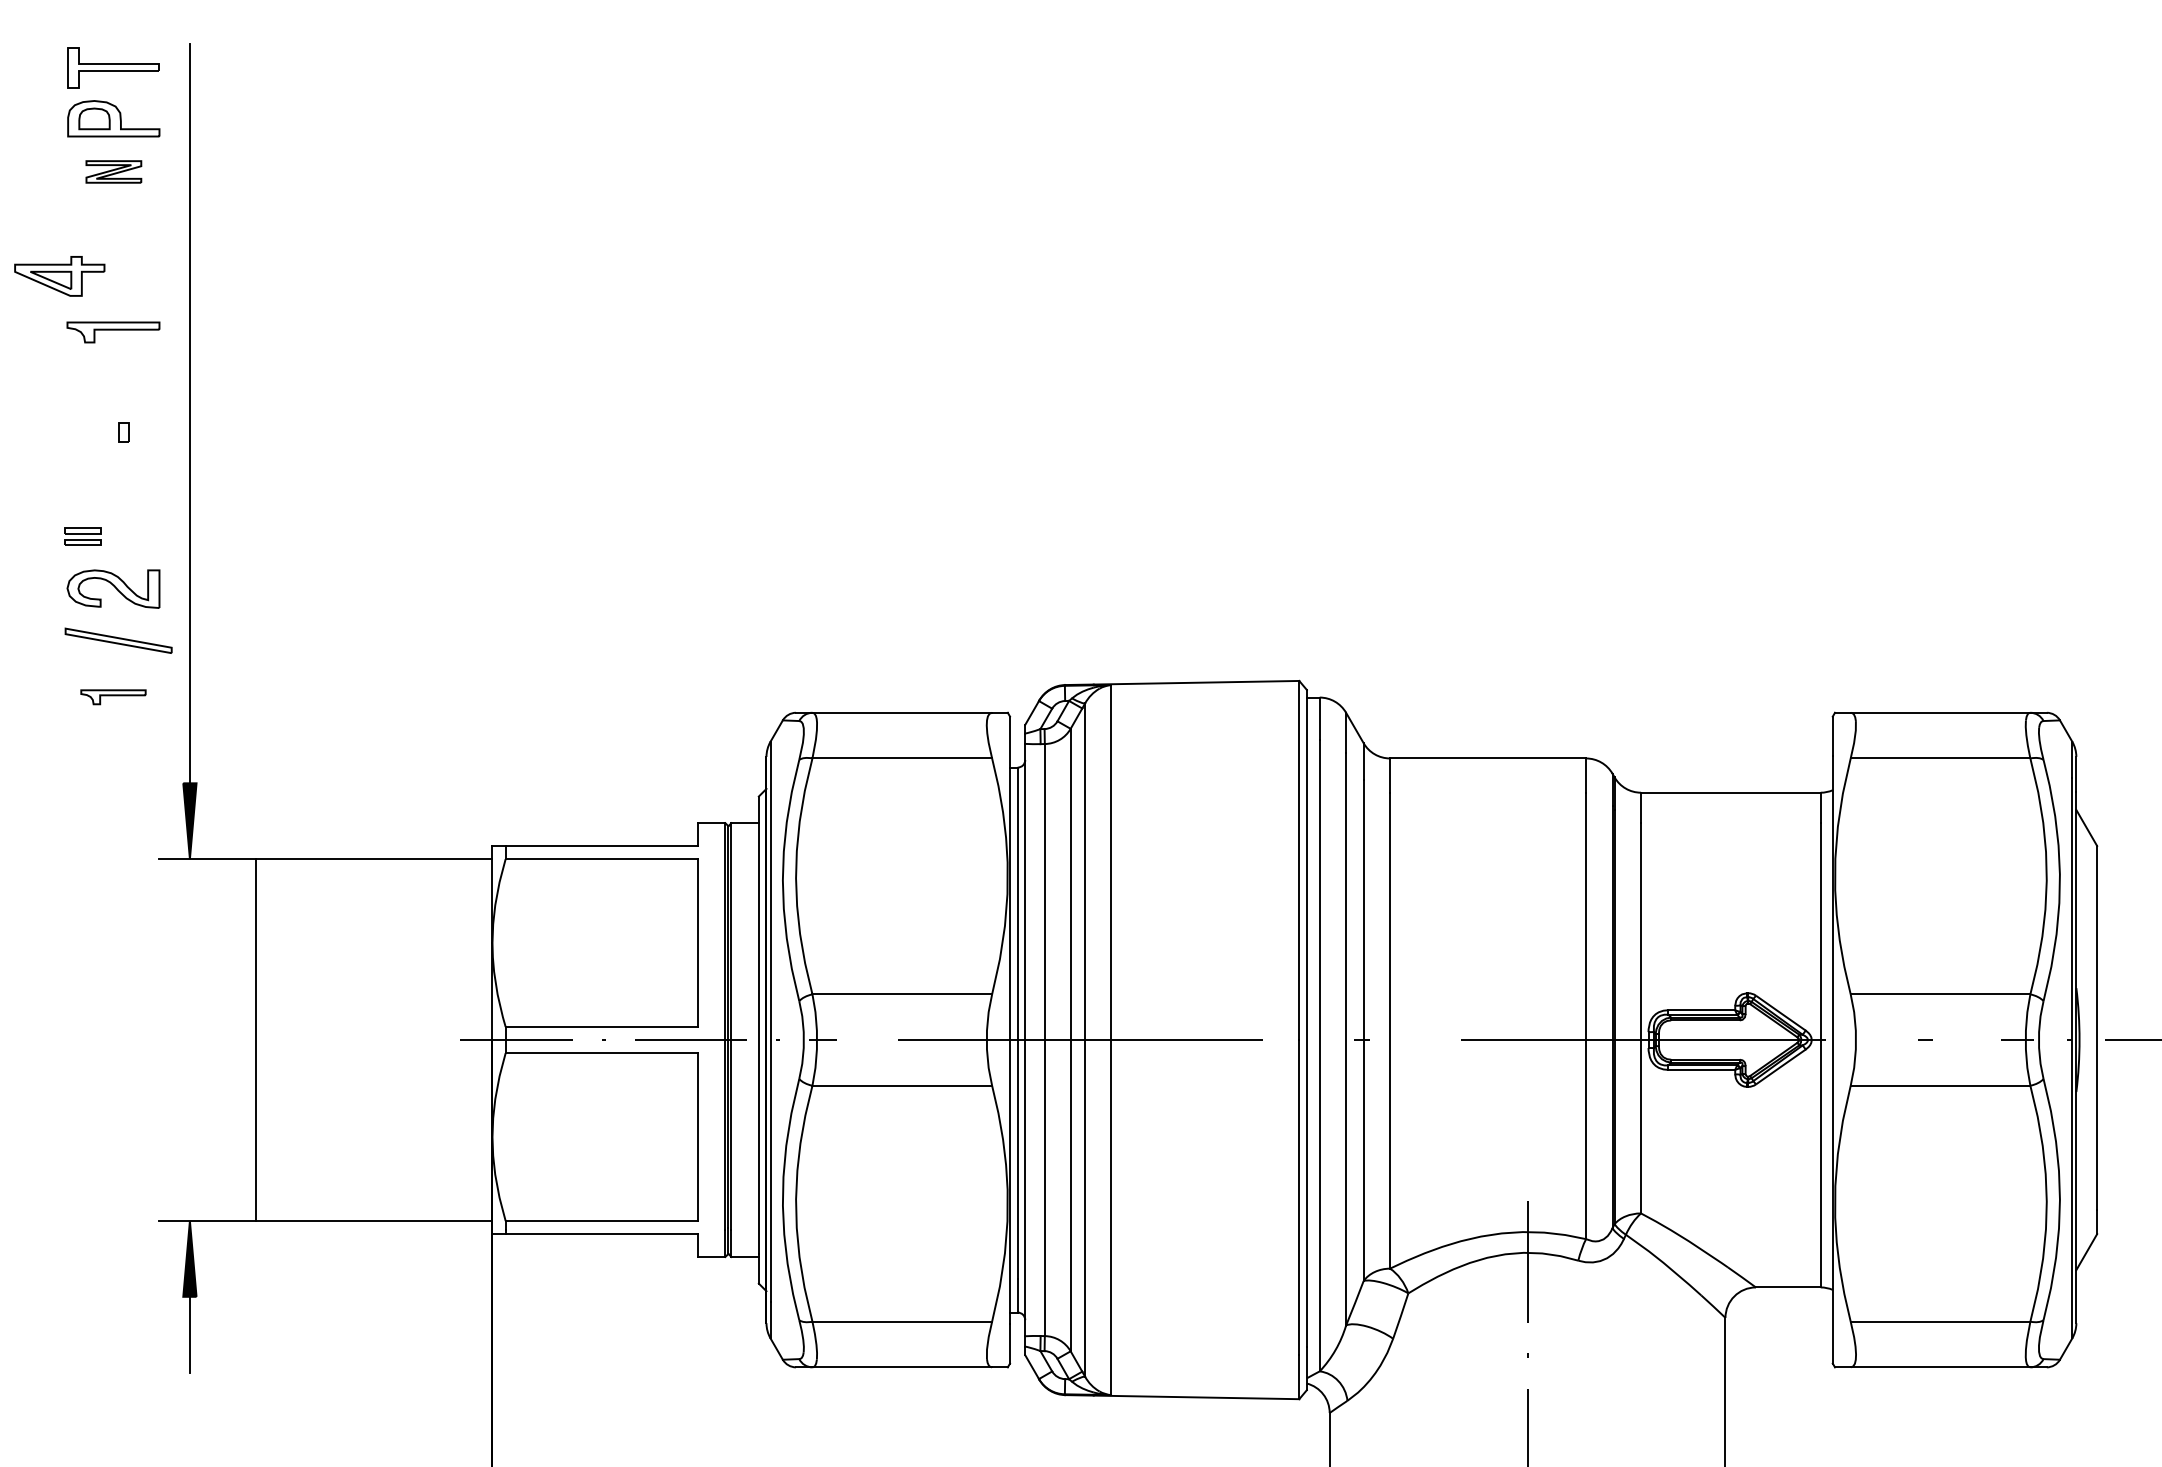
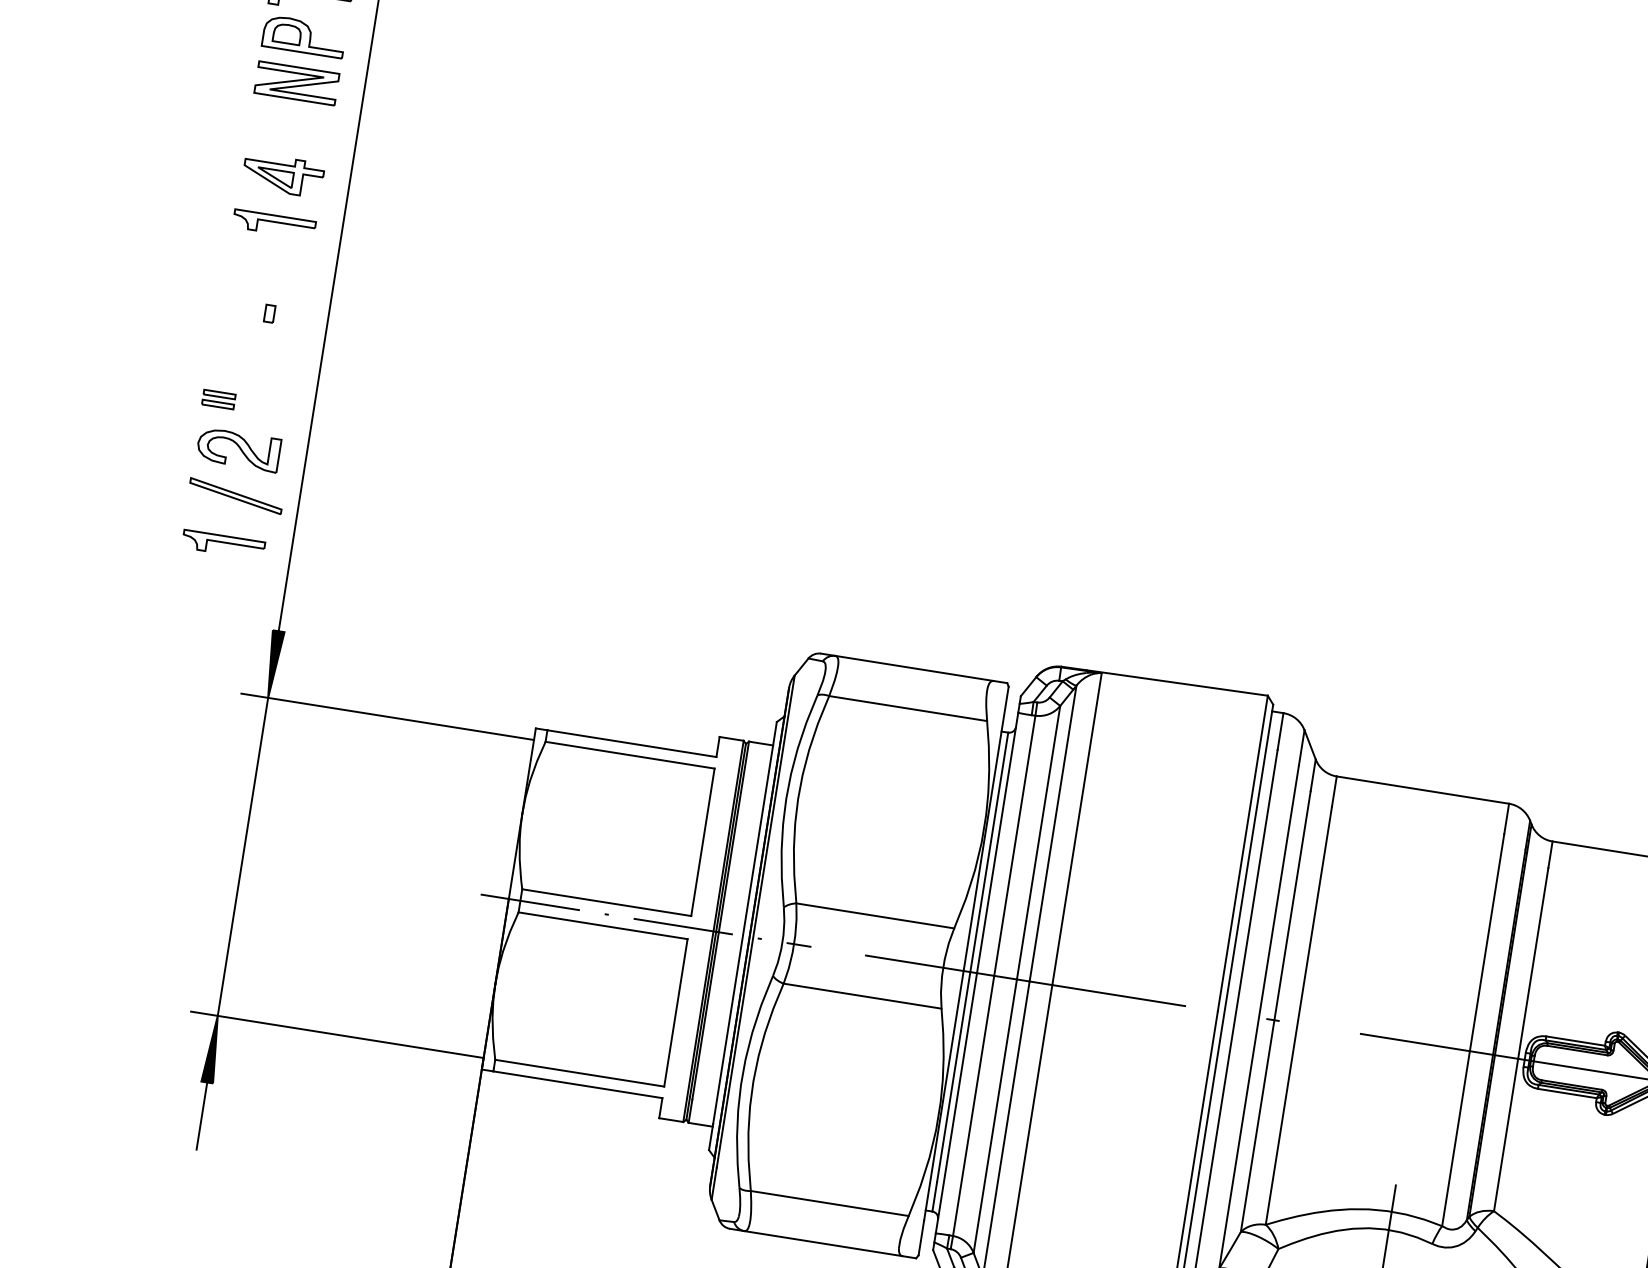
part: (113, 171) -> (296, 82), size x1.67
part: (59, 276) -> (282, 175), moved
part: (113, 697) -> (223, 545), size x1.43
line: (255, 1040) -> (242, 857), moved

